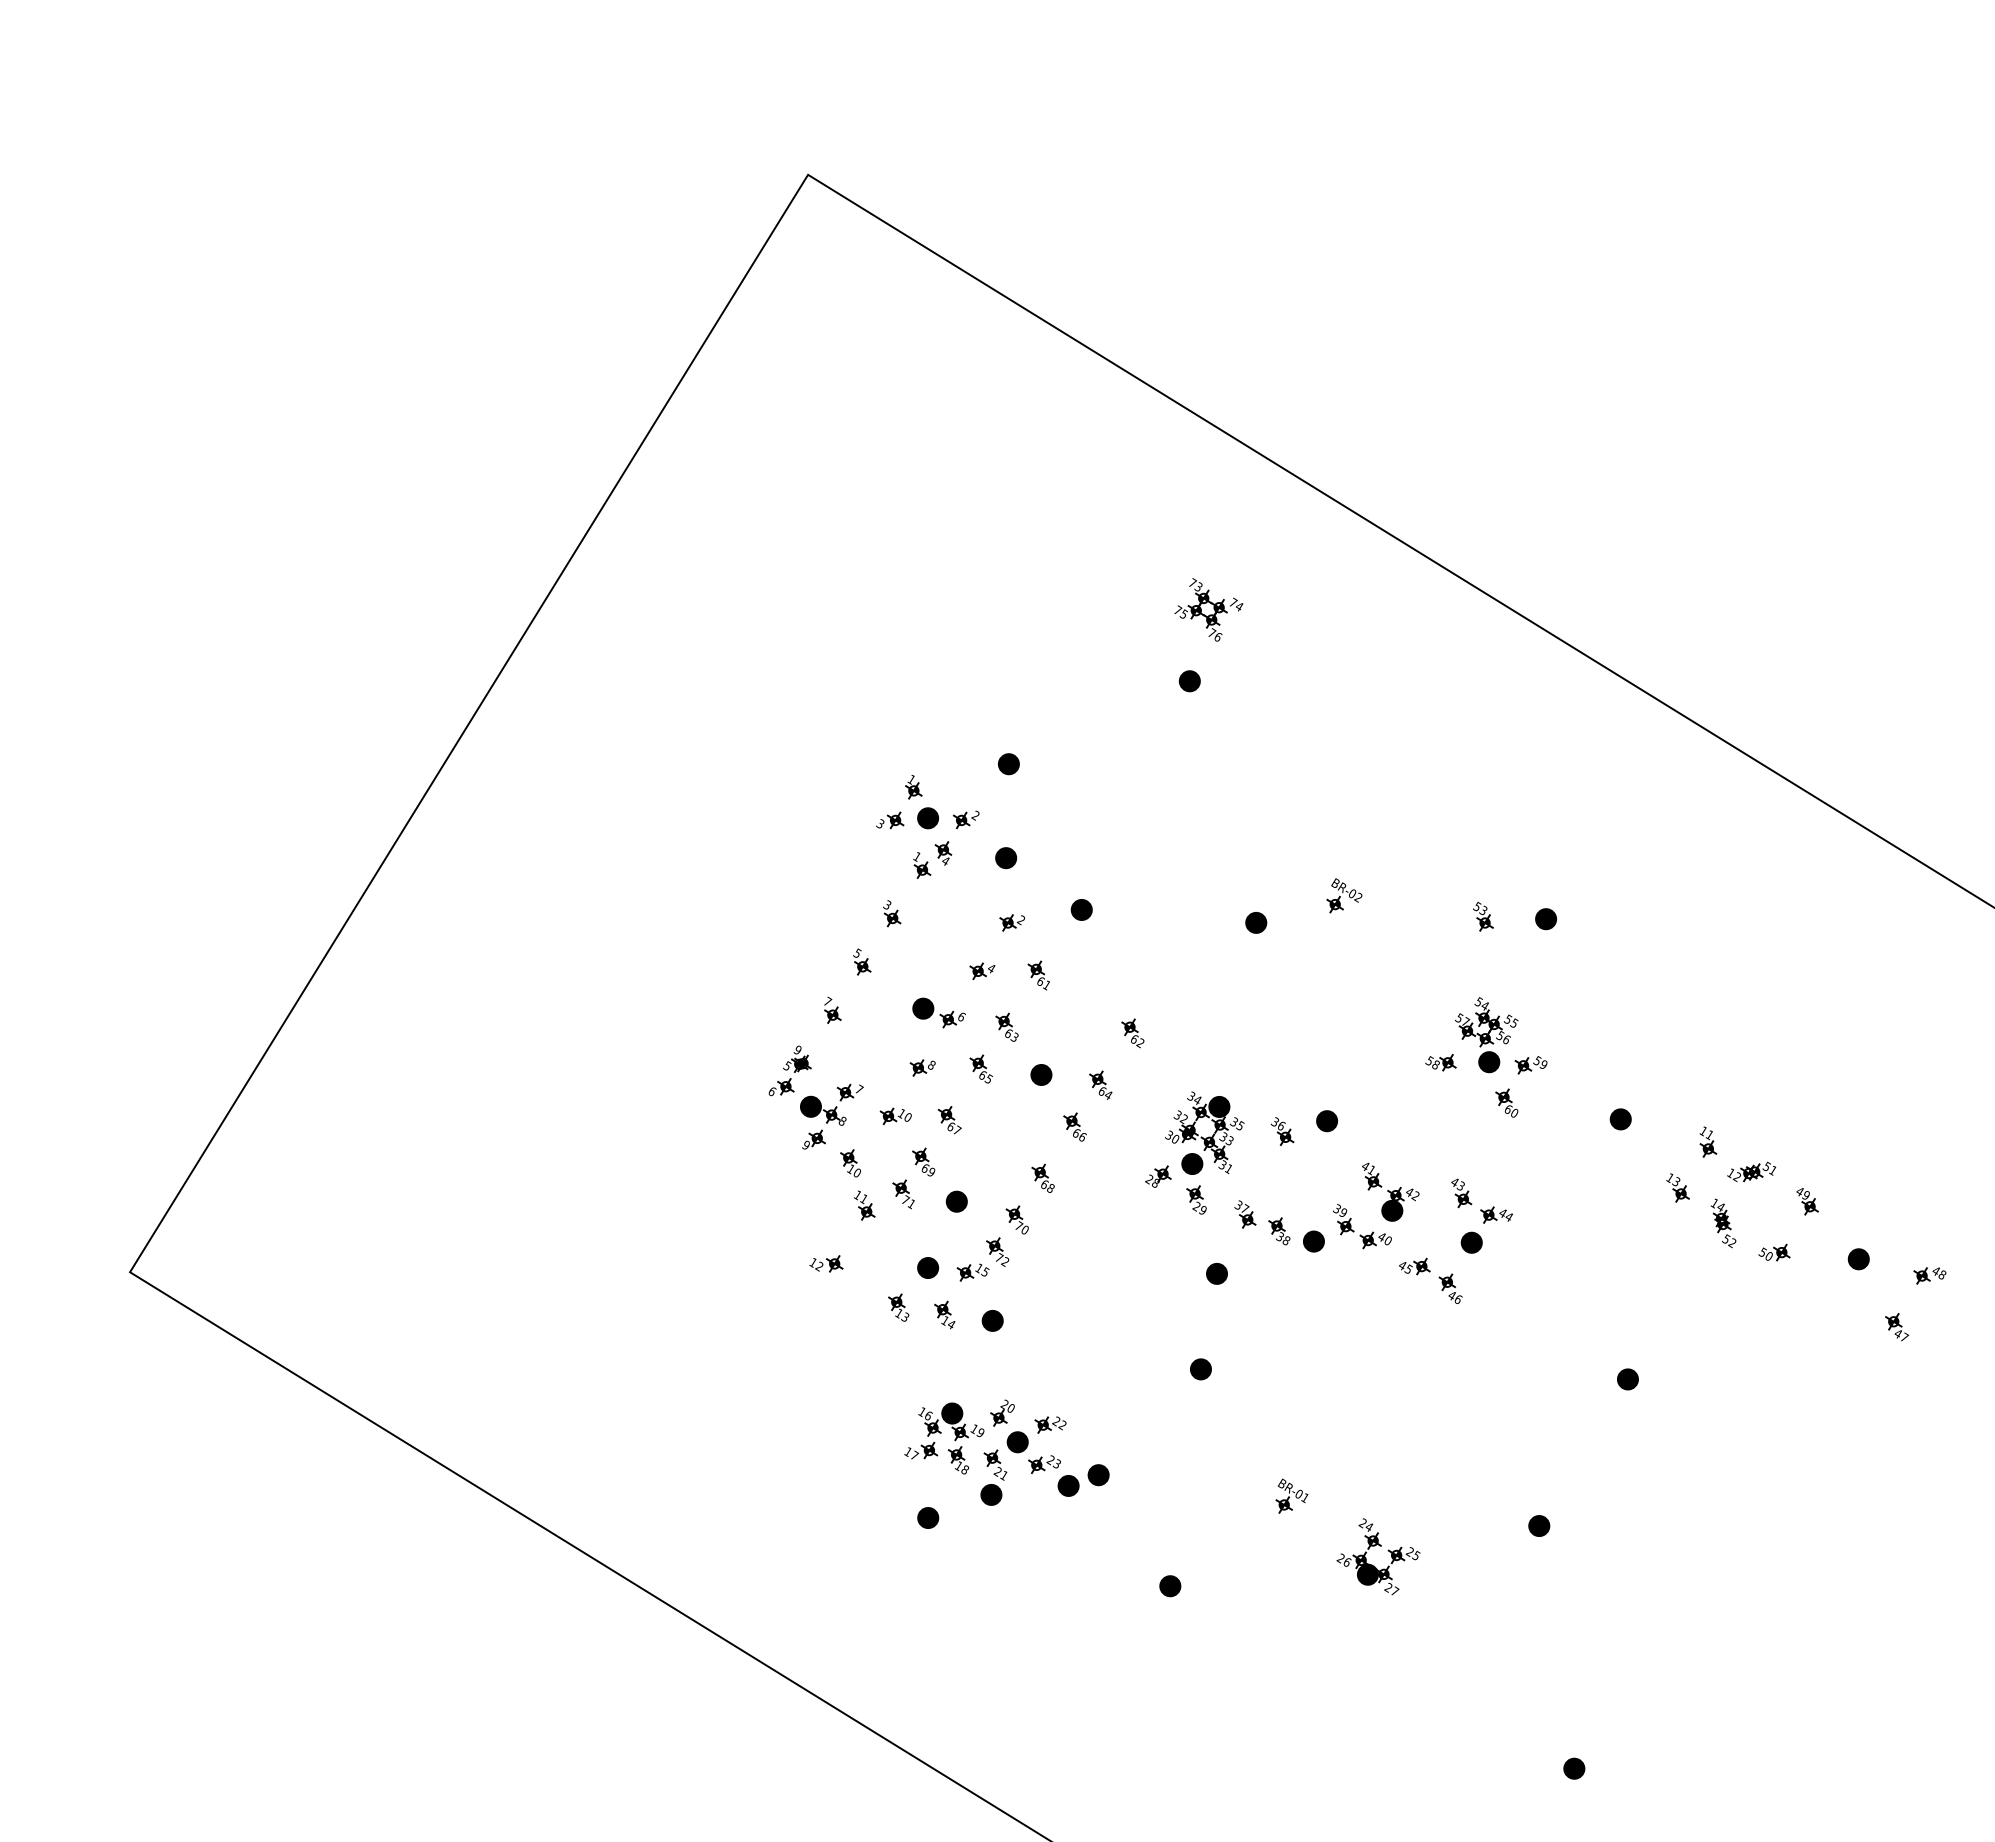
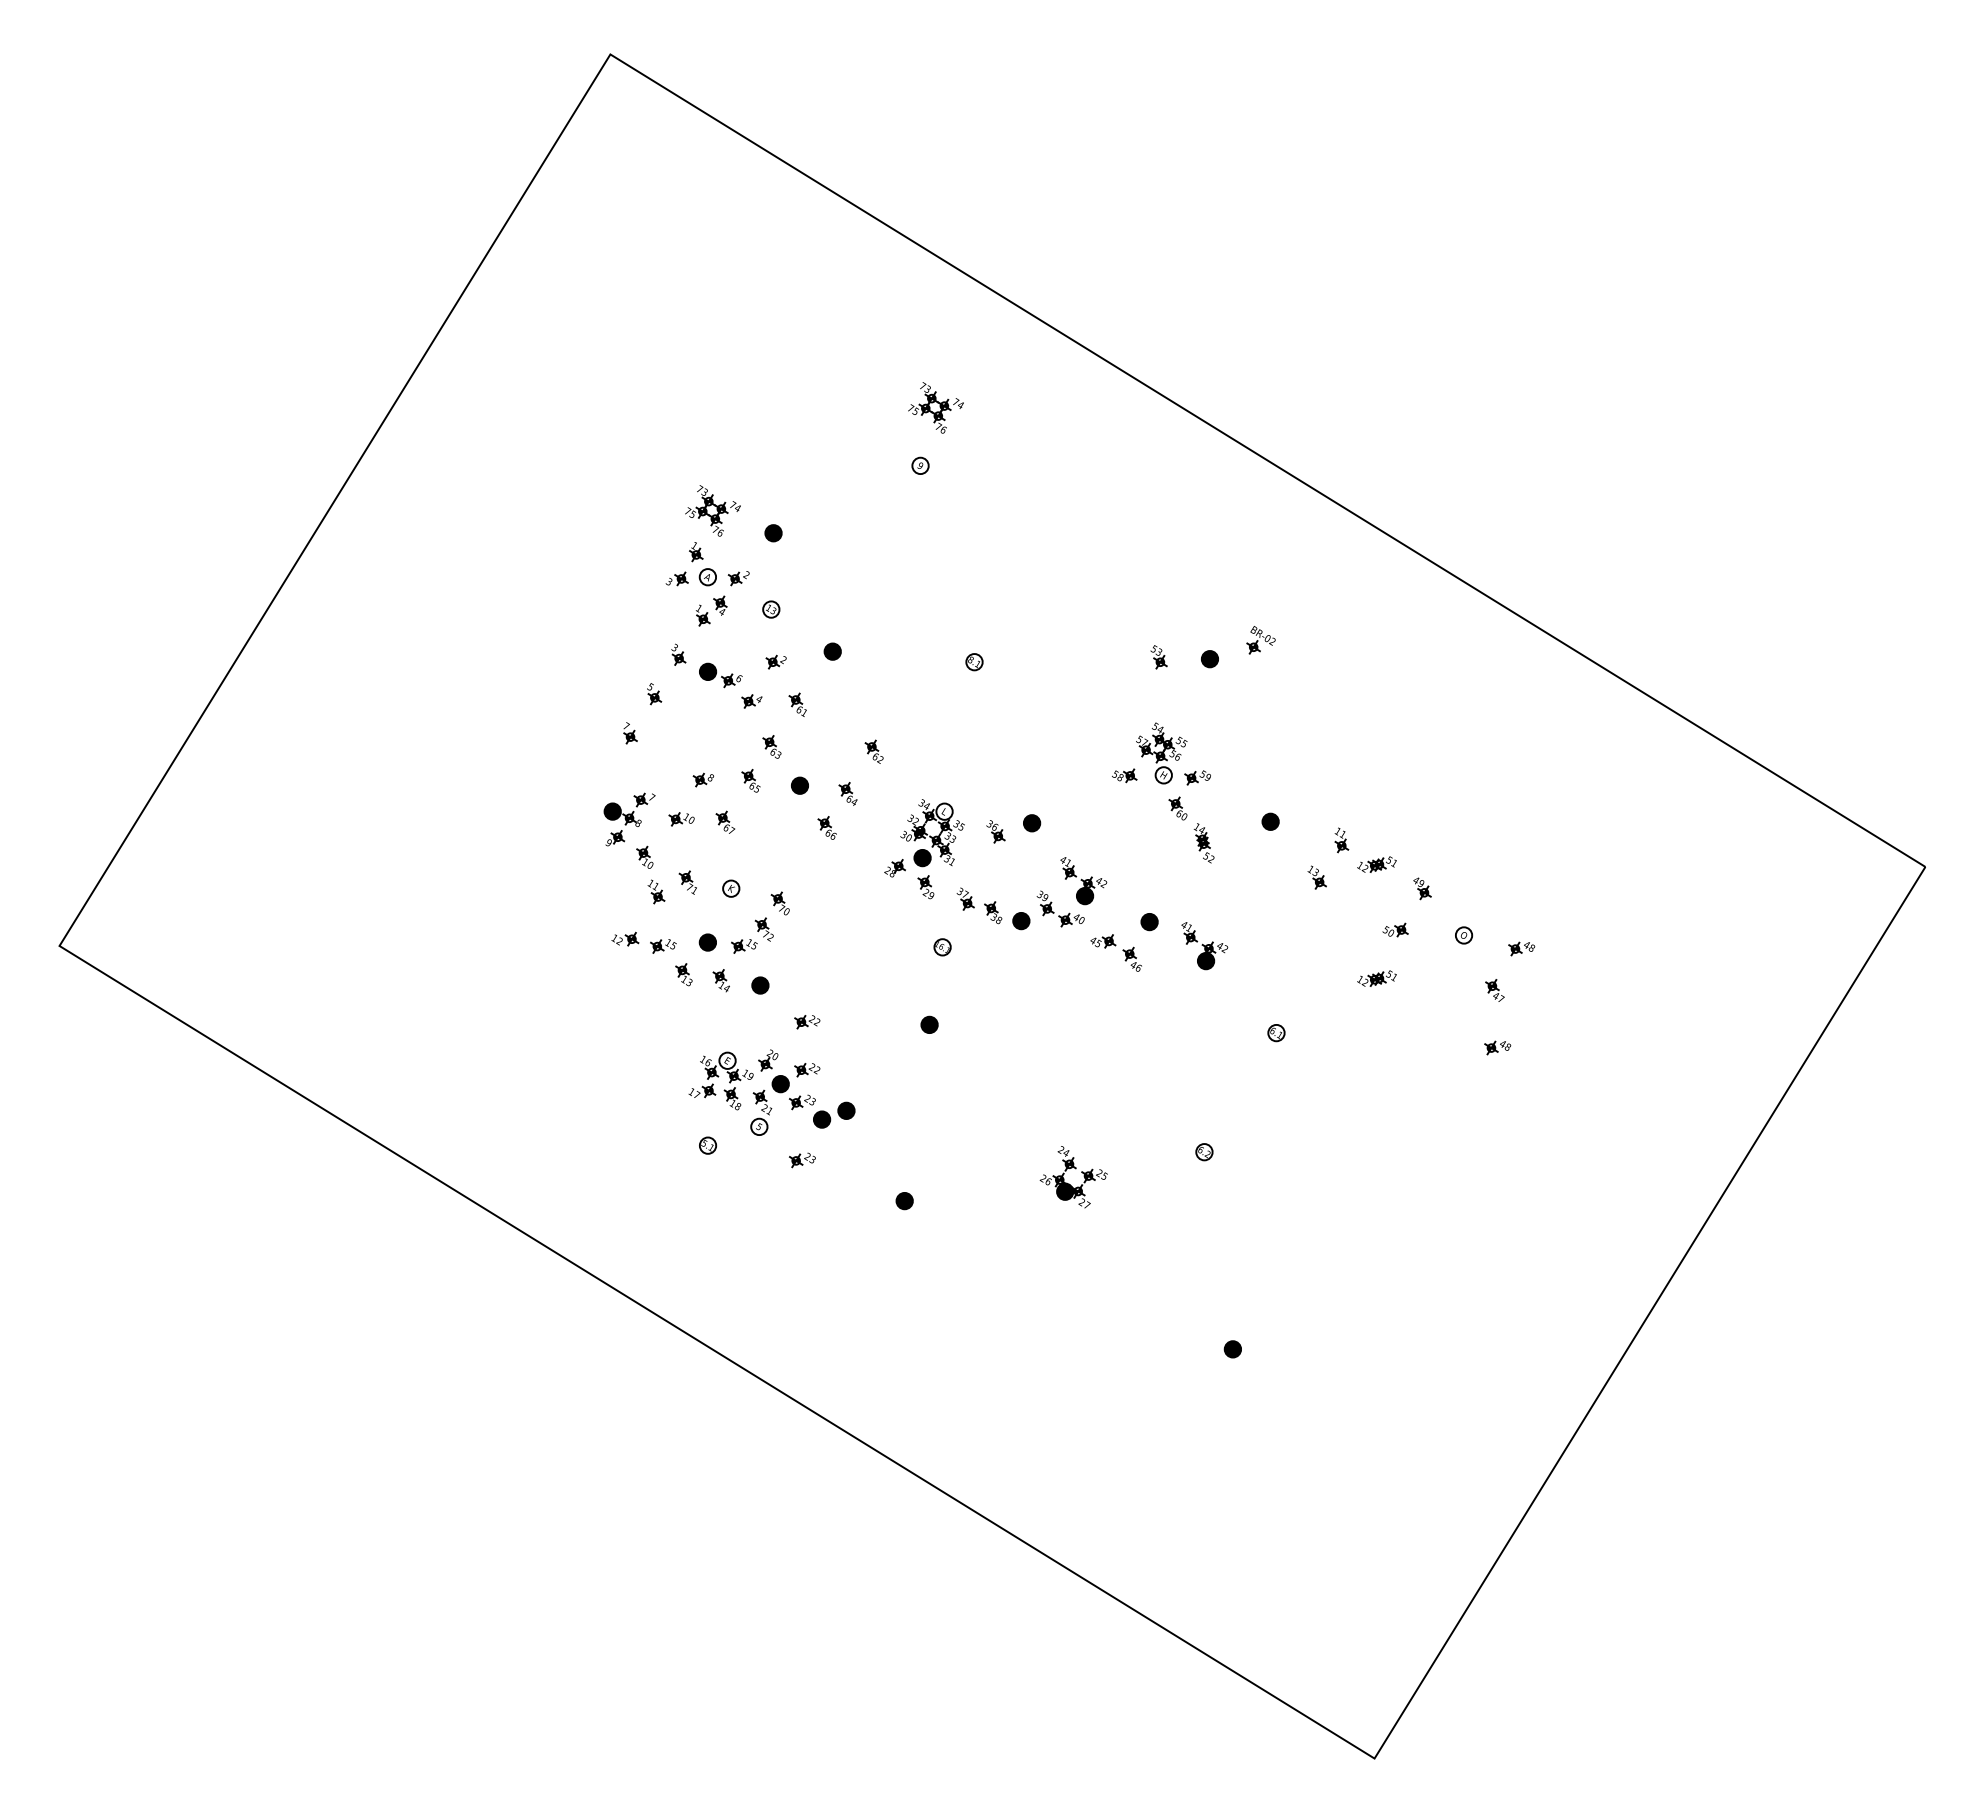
fill: (1189, 680) -> (920, 465), removed
part: (933, 736) -> (712, 510), added
fill: (927, 818) -> (707, 577), removed
fill: (1006, 858) -> (771, 609), removed
part: (1343, 896) -> (1260, 640), moved
fill: (1256, 923) -> (974, 662), removed
part: (938, 1013) -> (720, 675), moved
fill: (1488, 1062) -> (1163, 775), removed
part: (789, 1070) -> (595, 782), removed
fill: (1219, 1106) -> (944, 811), removed
part: (922, 1162) -> (703, 856), removed
part: (1042, 1178) -> (800, 869), removed
fill: (957, 1201) -> (731, 888), removed
part: (1481, 1201) -> (1157, 888), removed
part: (1722, 1223) -> (1203, 843), moved
fill: (1858, 1259) -> (1463, 935), removed
part: (873, 1272) -> (663, 946), added
part: (1539, 1272) -> (1204, 946), added
fill: (1216, 1274) -> (942, 947), removed
part: (1751, 1312) -> (1376, 978), added
part: (1050, 1366) -> (807, 1022), added
fill: (1627, 1379) -> (1276, 1033), removed
part: (1900, 1397) -> (1497, 1047), added
fill: (952, 1413) -> (727, 1060), removed
fill: (991, 1494) -> (759, 1126), removed
part: (1291, 1495) -> (1003, 1127), removed
fill: (927, 1517) -> (707, 1145), removed
fill: (1539, 1526) -> (1204, 1152), removed
part: (1044, 1536) -> (802, 1160), added

